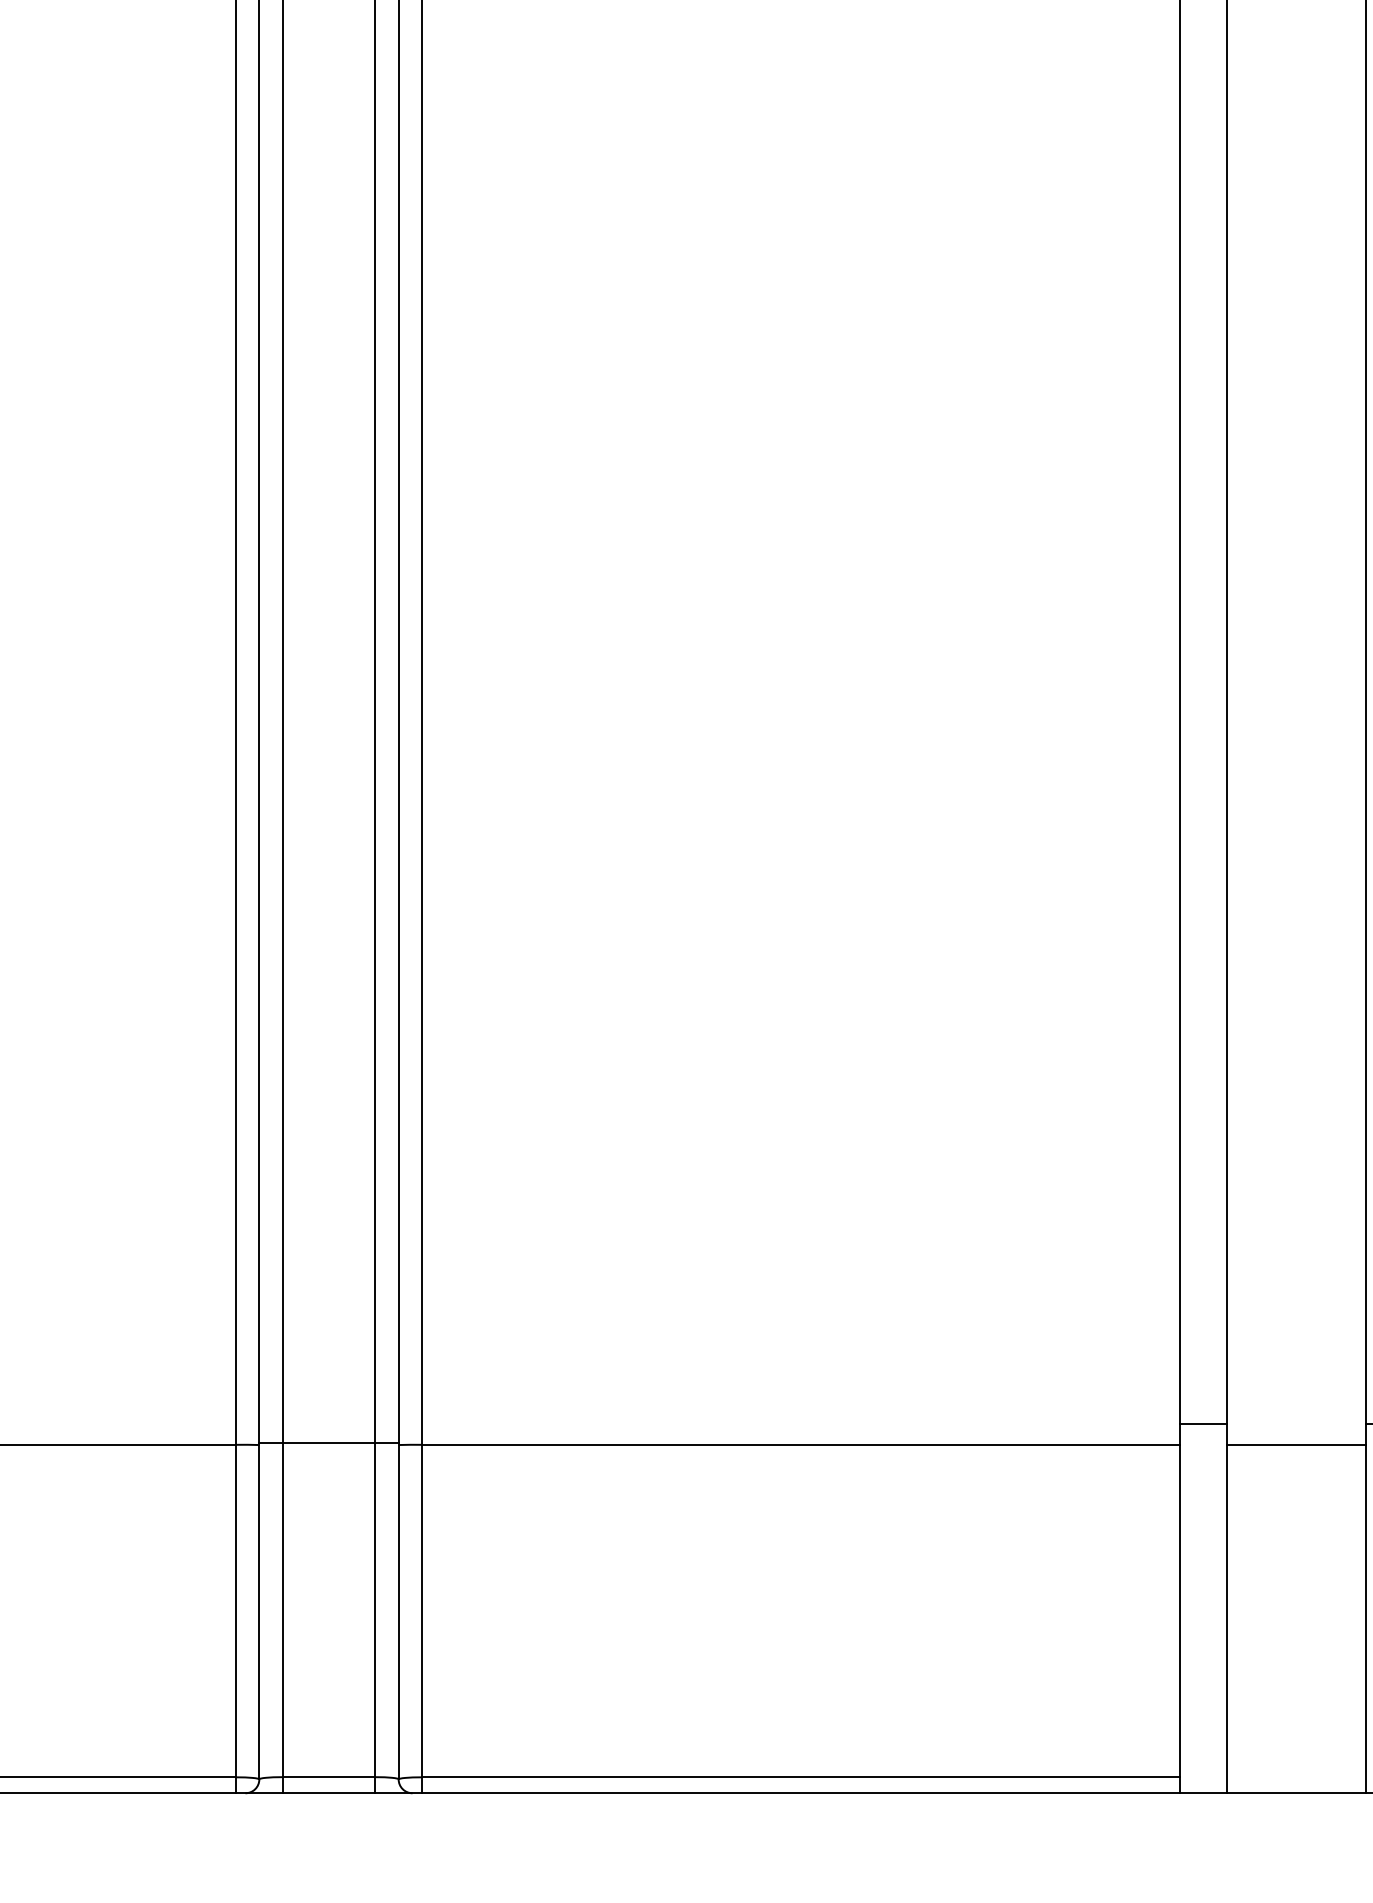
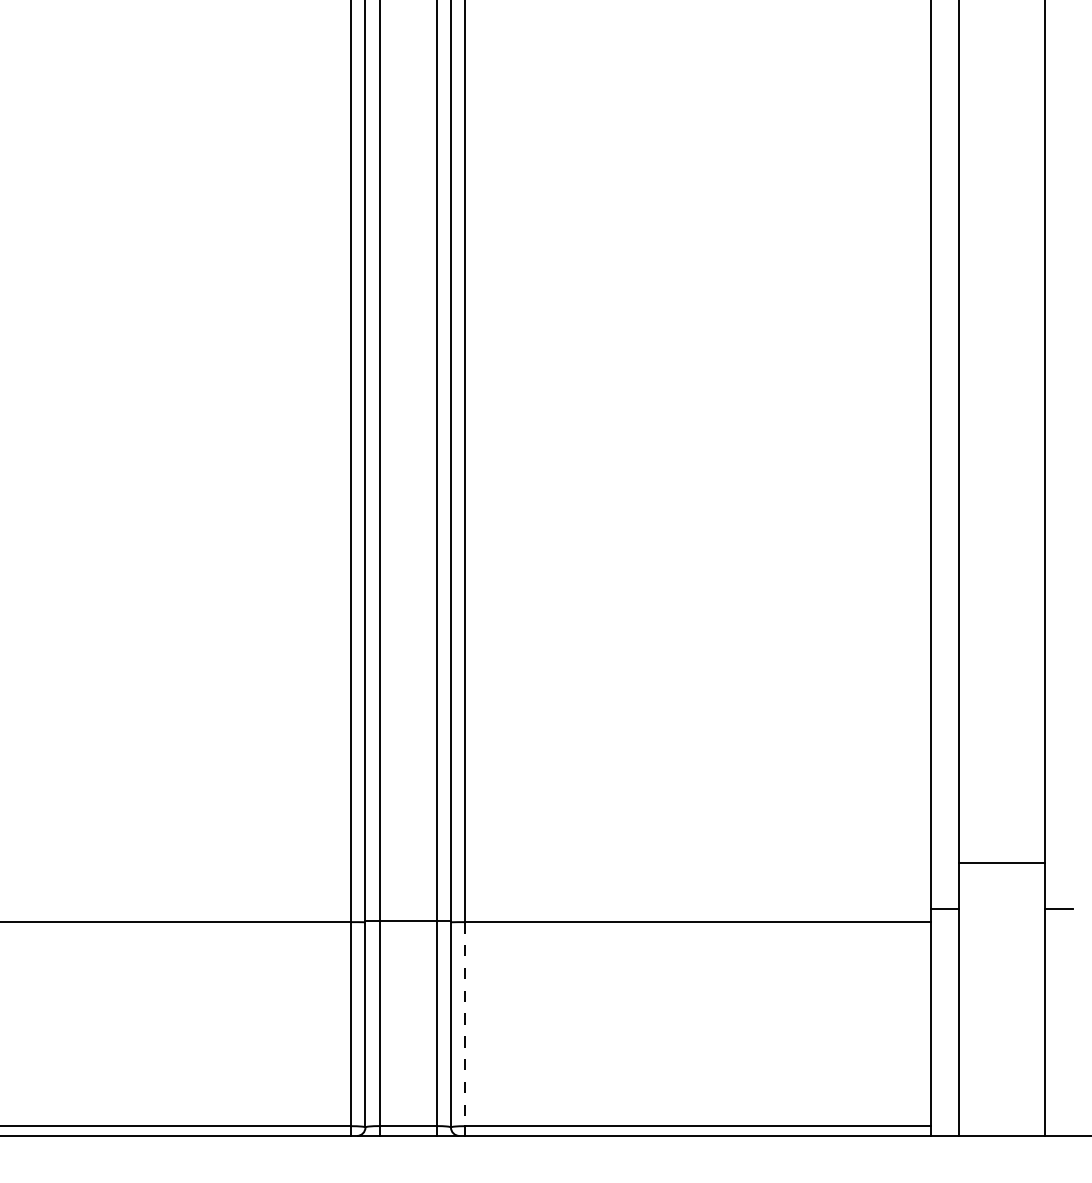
line: (1295, 1445) -> (1001, 863), moved
line: (422, 1611) -> (465, 1024), solid -> dashed

